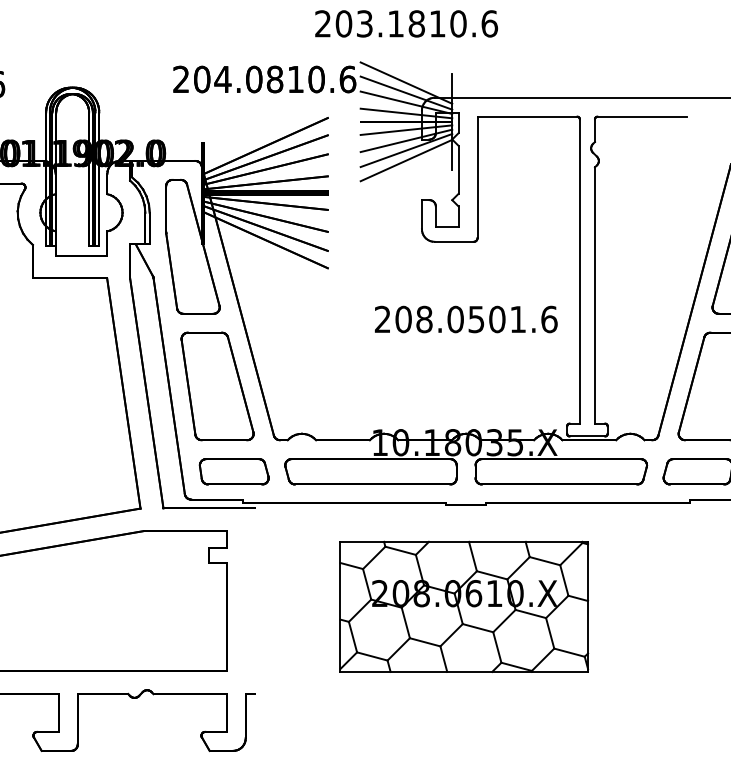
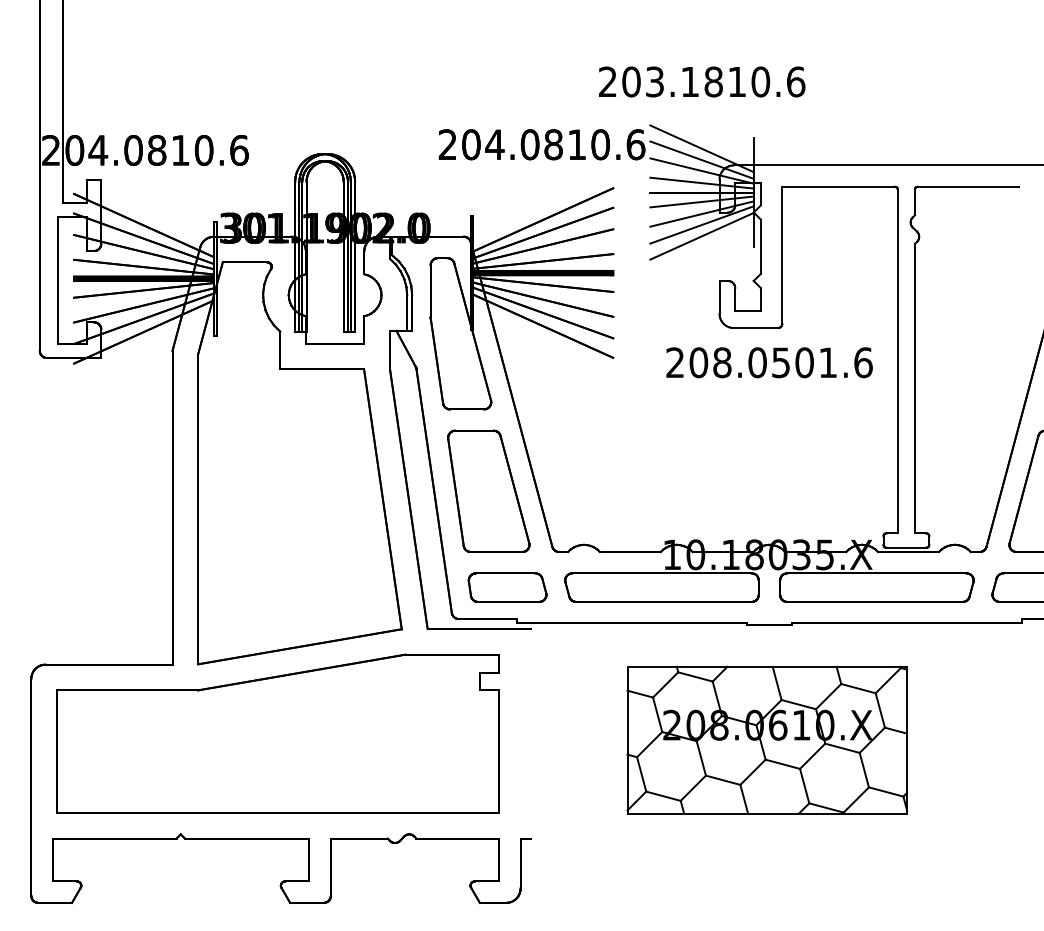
text: (466, 319) -> (769, 362), moved

